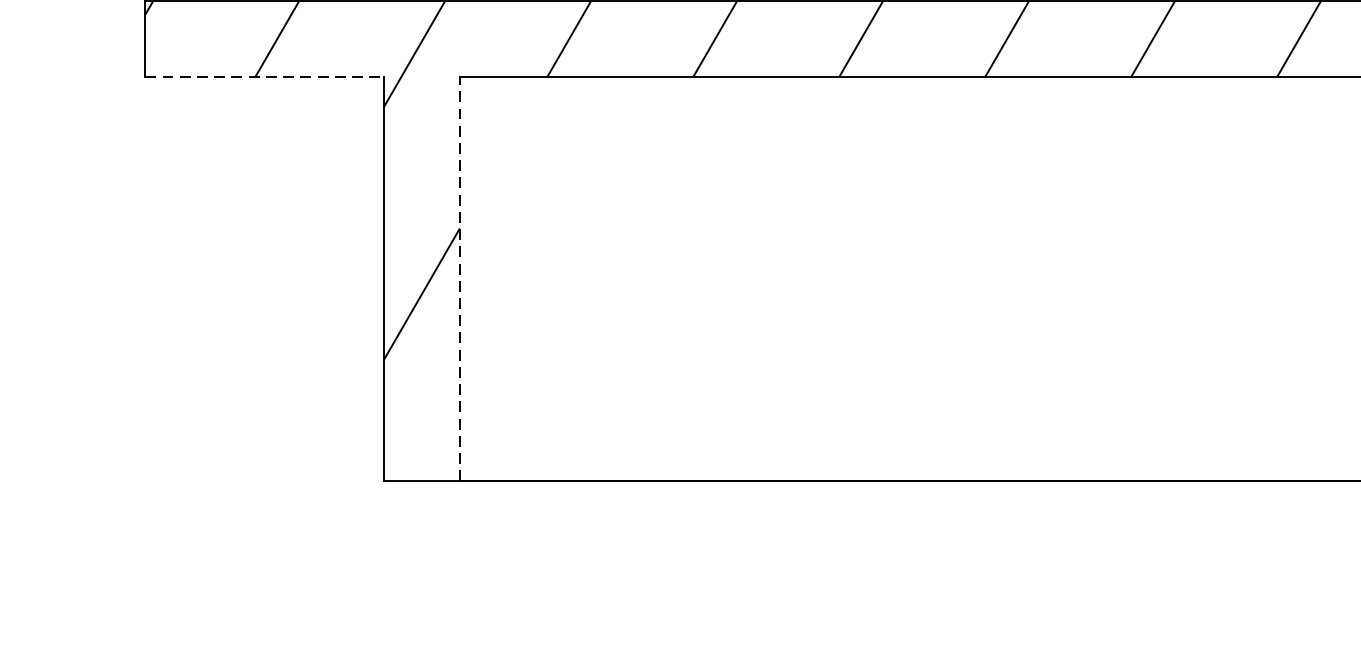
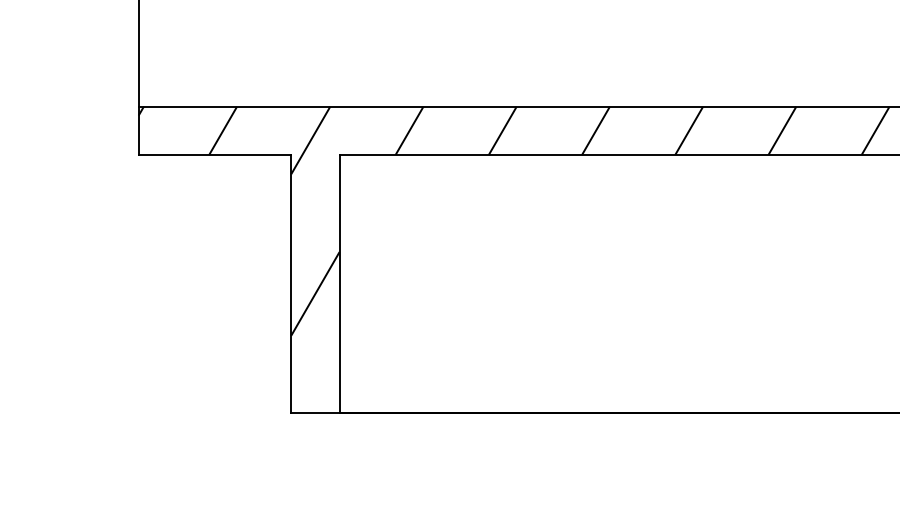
line: (265, 77) -> (215, 155), dashed -> solid
line: (459, 277) -> (339, 283), dashed -> solid

